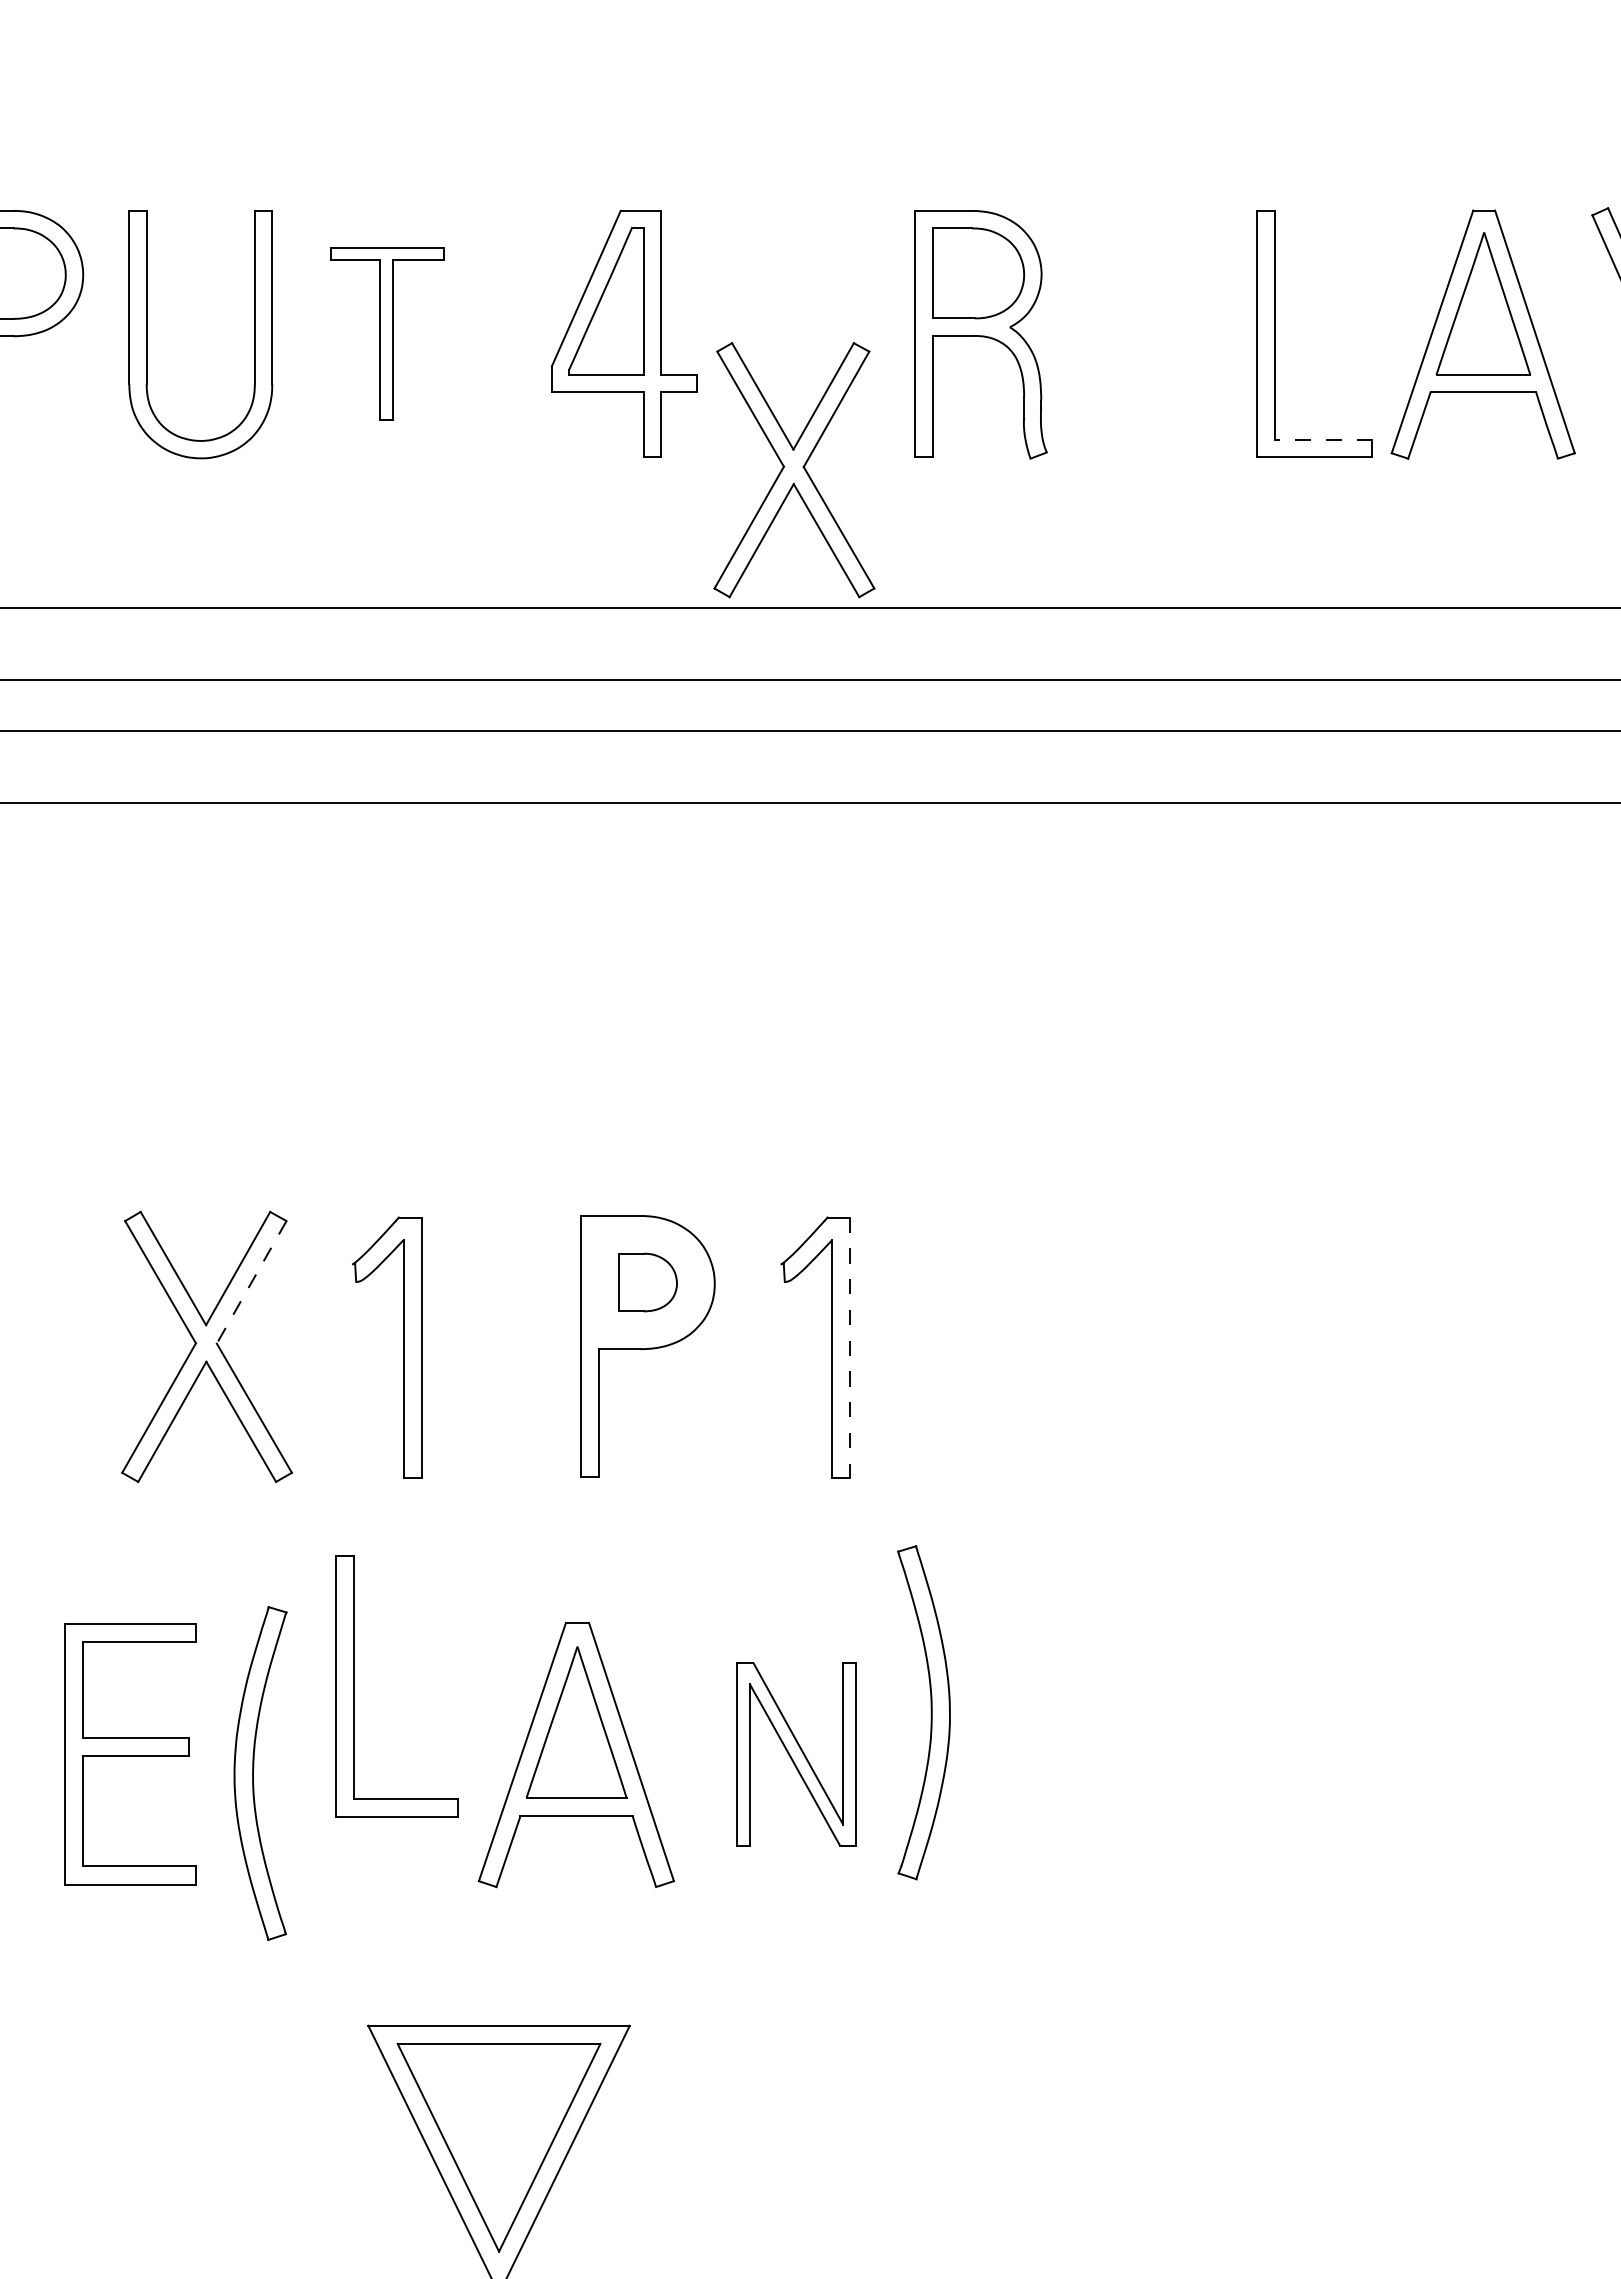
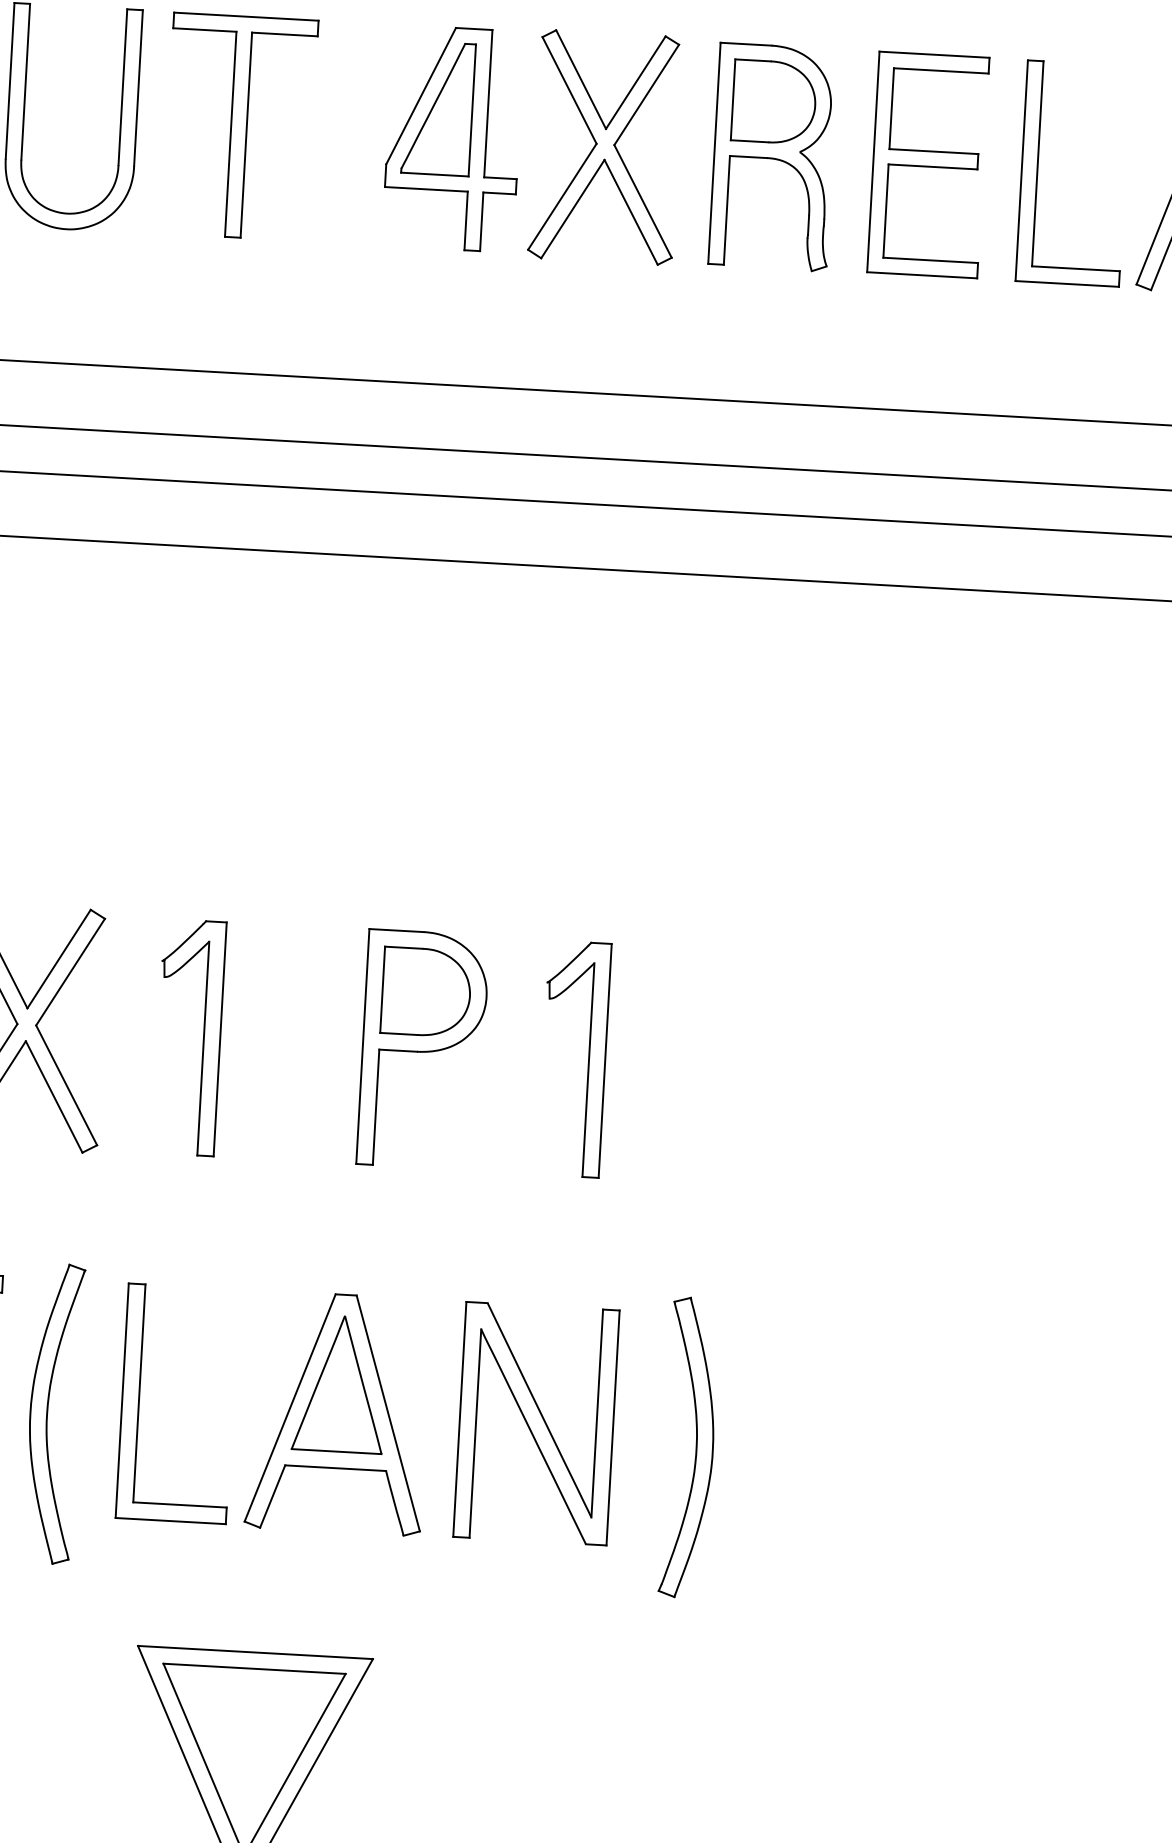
part: (387, 333) -> (240, 126), size x1.43
part: (1153, 333) -> (928, 164), added
line: (1323, 439) -> (1075, 268), dashed -> solid
part: (794, 470) -> (605, 147), moved
line: (251, 1282) -> (70, 972), dashed -> solid
part: (647, 1282) -> (426, 992), size x1.67
line: (850, 1348) -> (605, 1061), dashed -> solid
part: (354, 1686) -> (139, 1401), moved
part: (930, 1712) -> (695, 1447), moved
part: (796, 1754) -> (536, 1423), size x1.43

